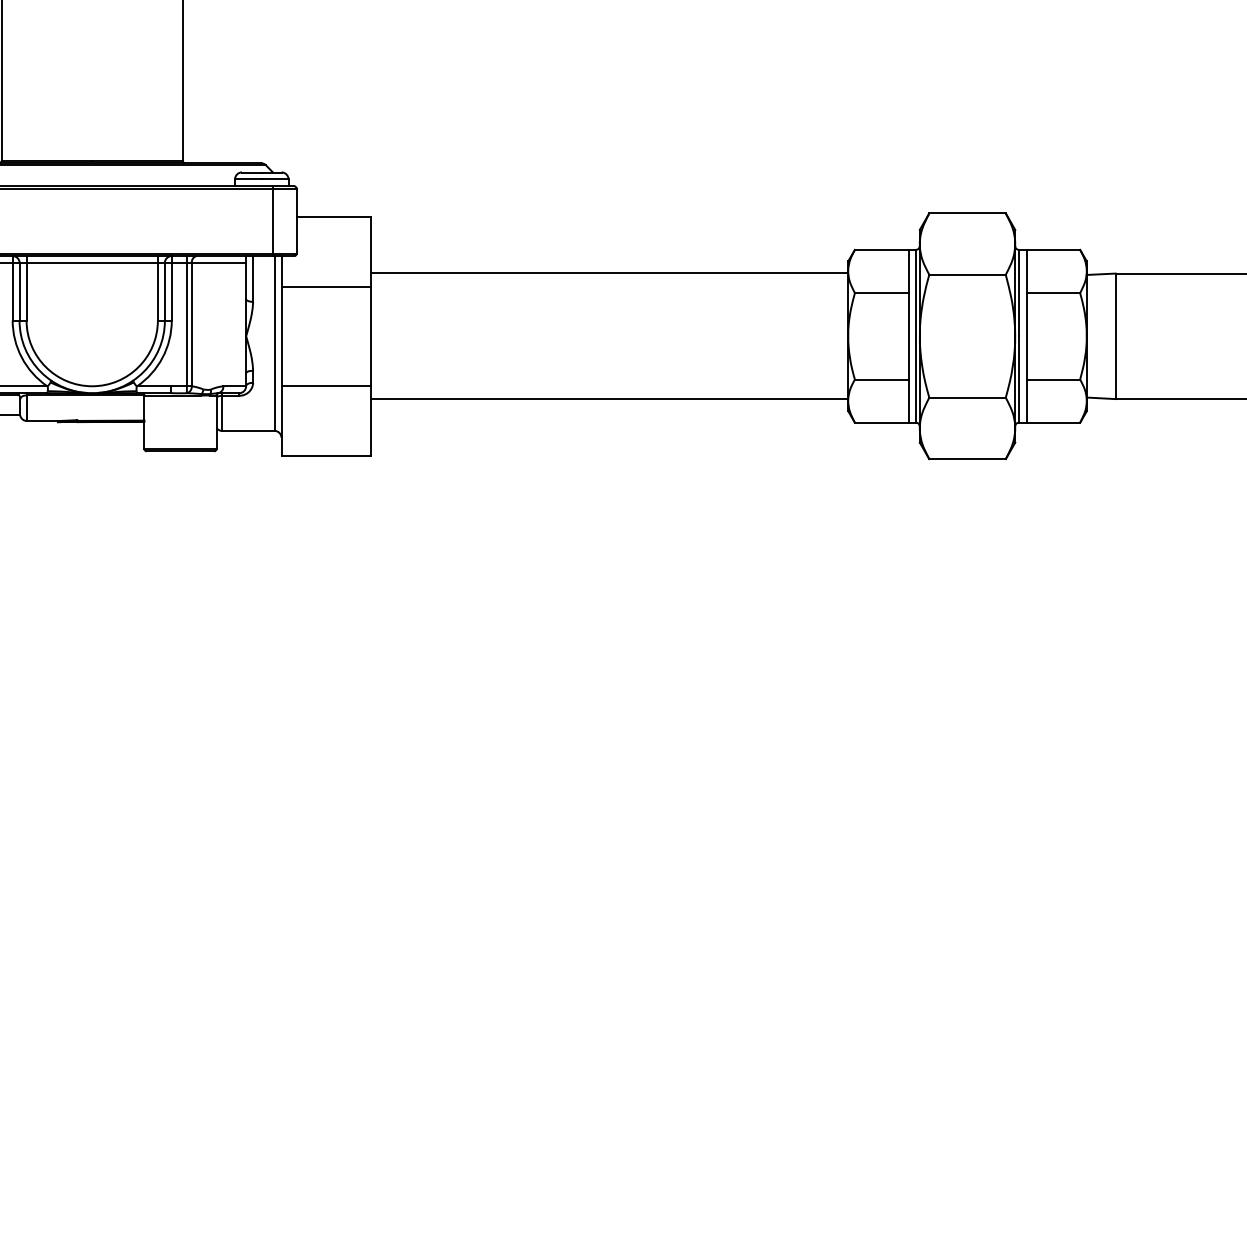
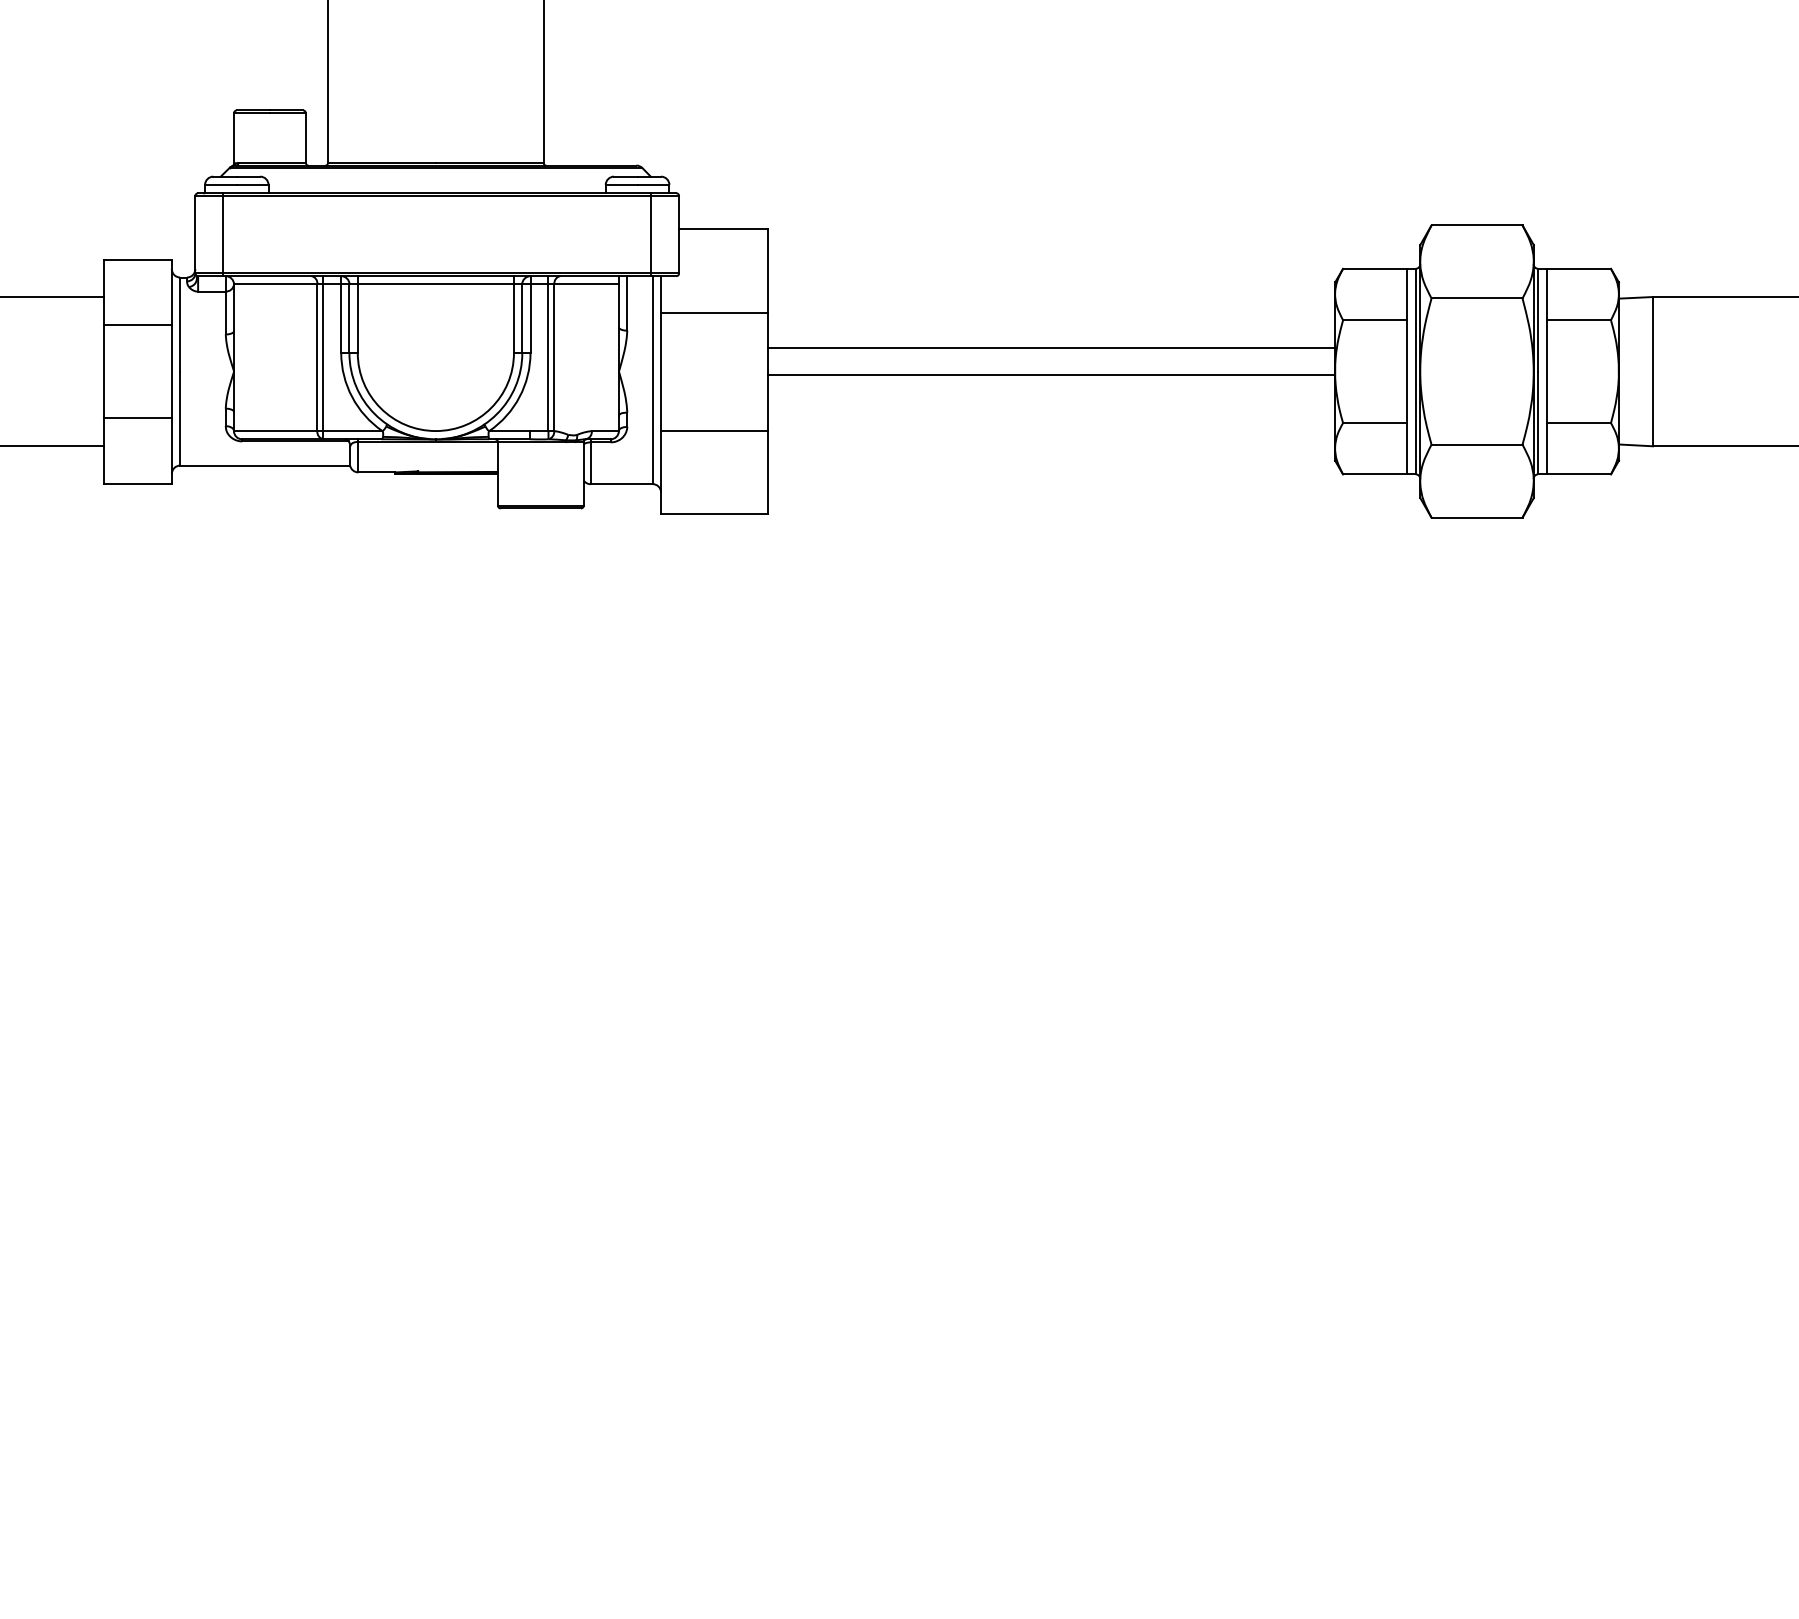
line: (609, 273) -> (1051, 347), moved
line: (609, 399) -> (1051, 375), moved

